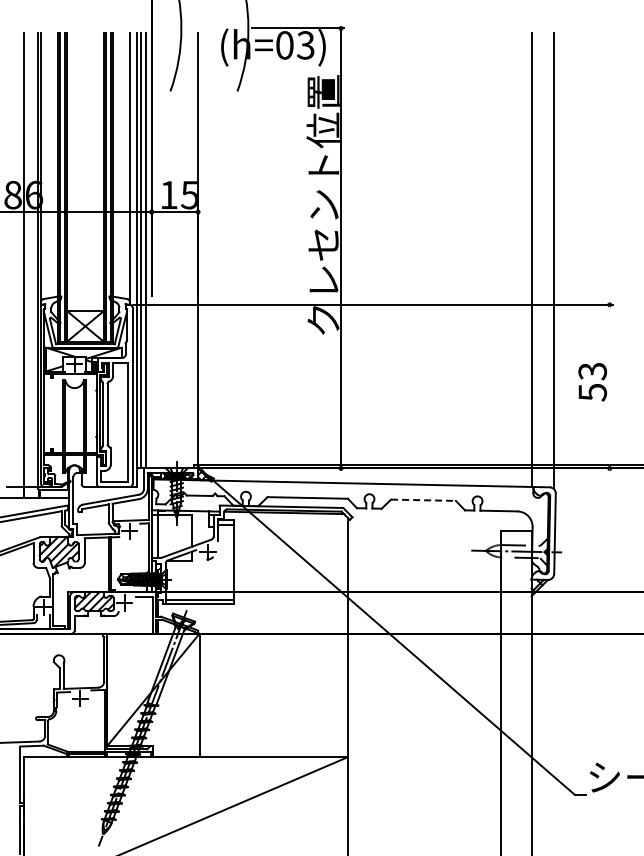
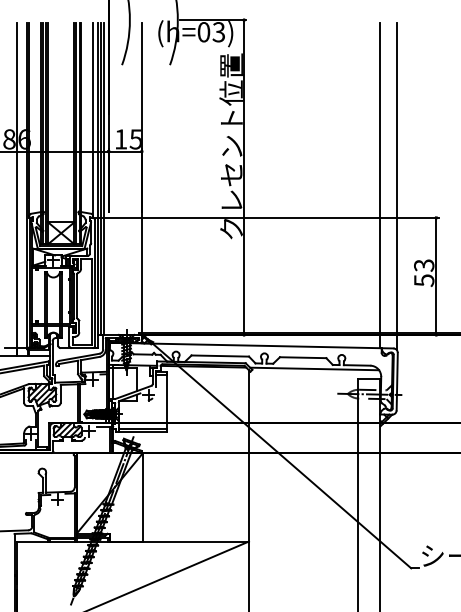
line: (609, 386) -> (436, 276), added
line: (424, 500) -> (303, 357), dashed -> solid
line: (439, 515) -> (314, 368), added

